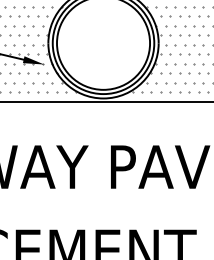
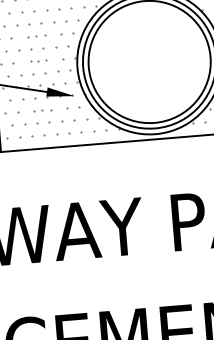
part: (19, 16) -> (36, 35), size x0.7
part: (19, 35) -> (38, 60), size x0.6
part: (19, 73) -> (42, 110), size x0.7

